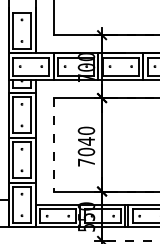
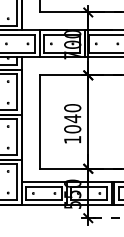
line: (53, 144) -> (39, 121), dashed -> solid
text: (86, 162) -> (72, 139), 7040 -> 1040

